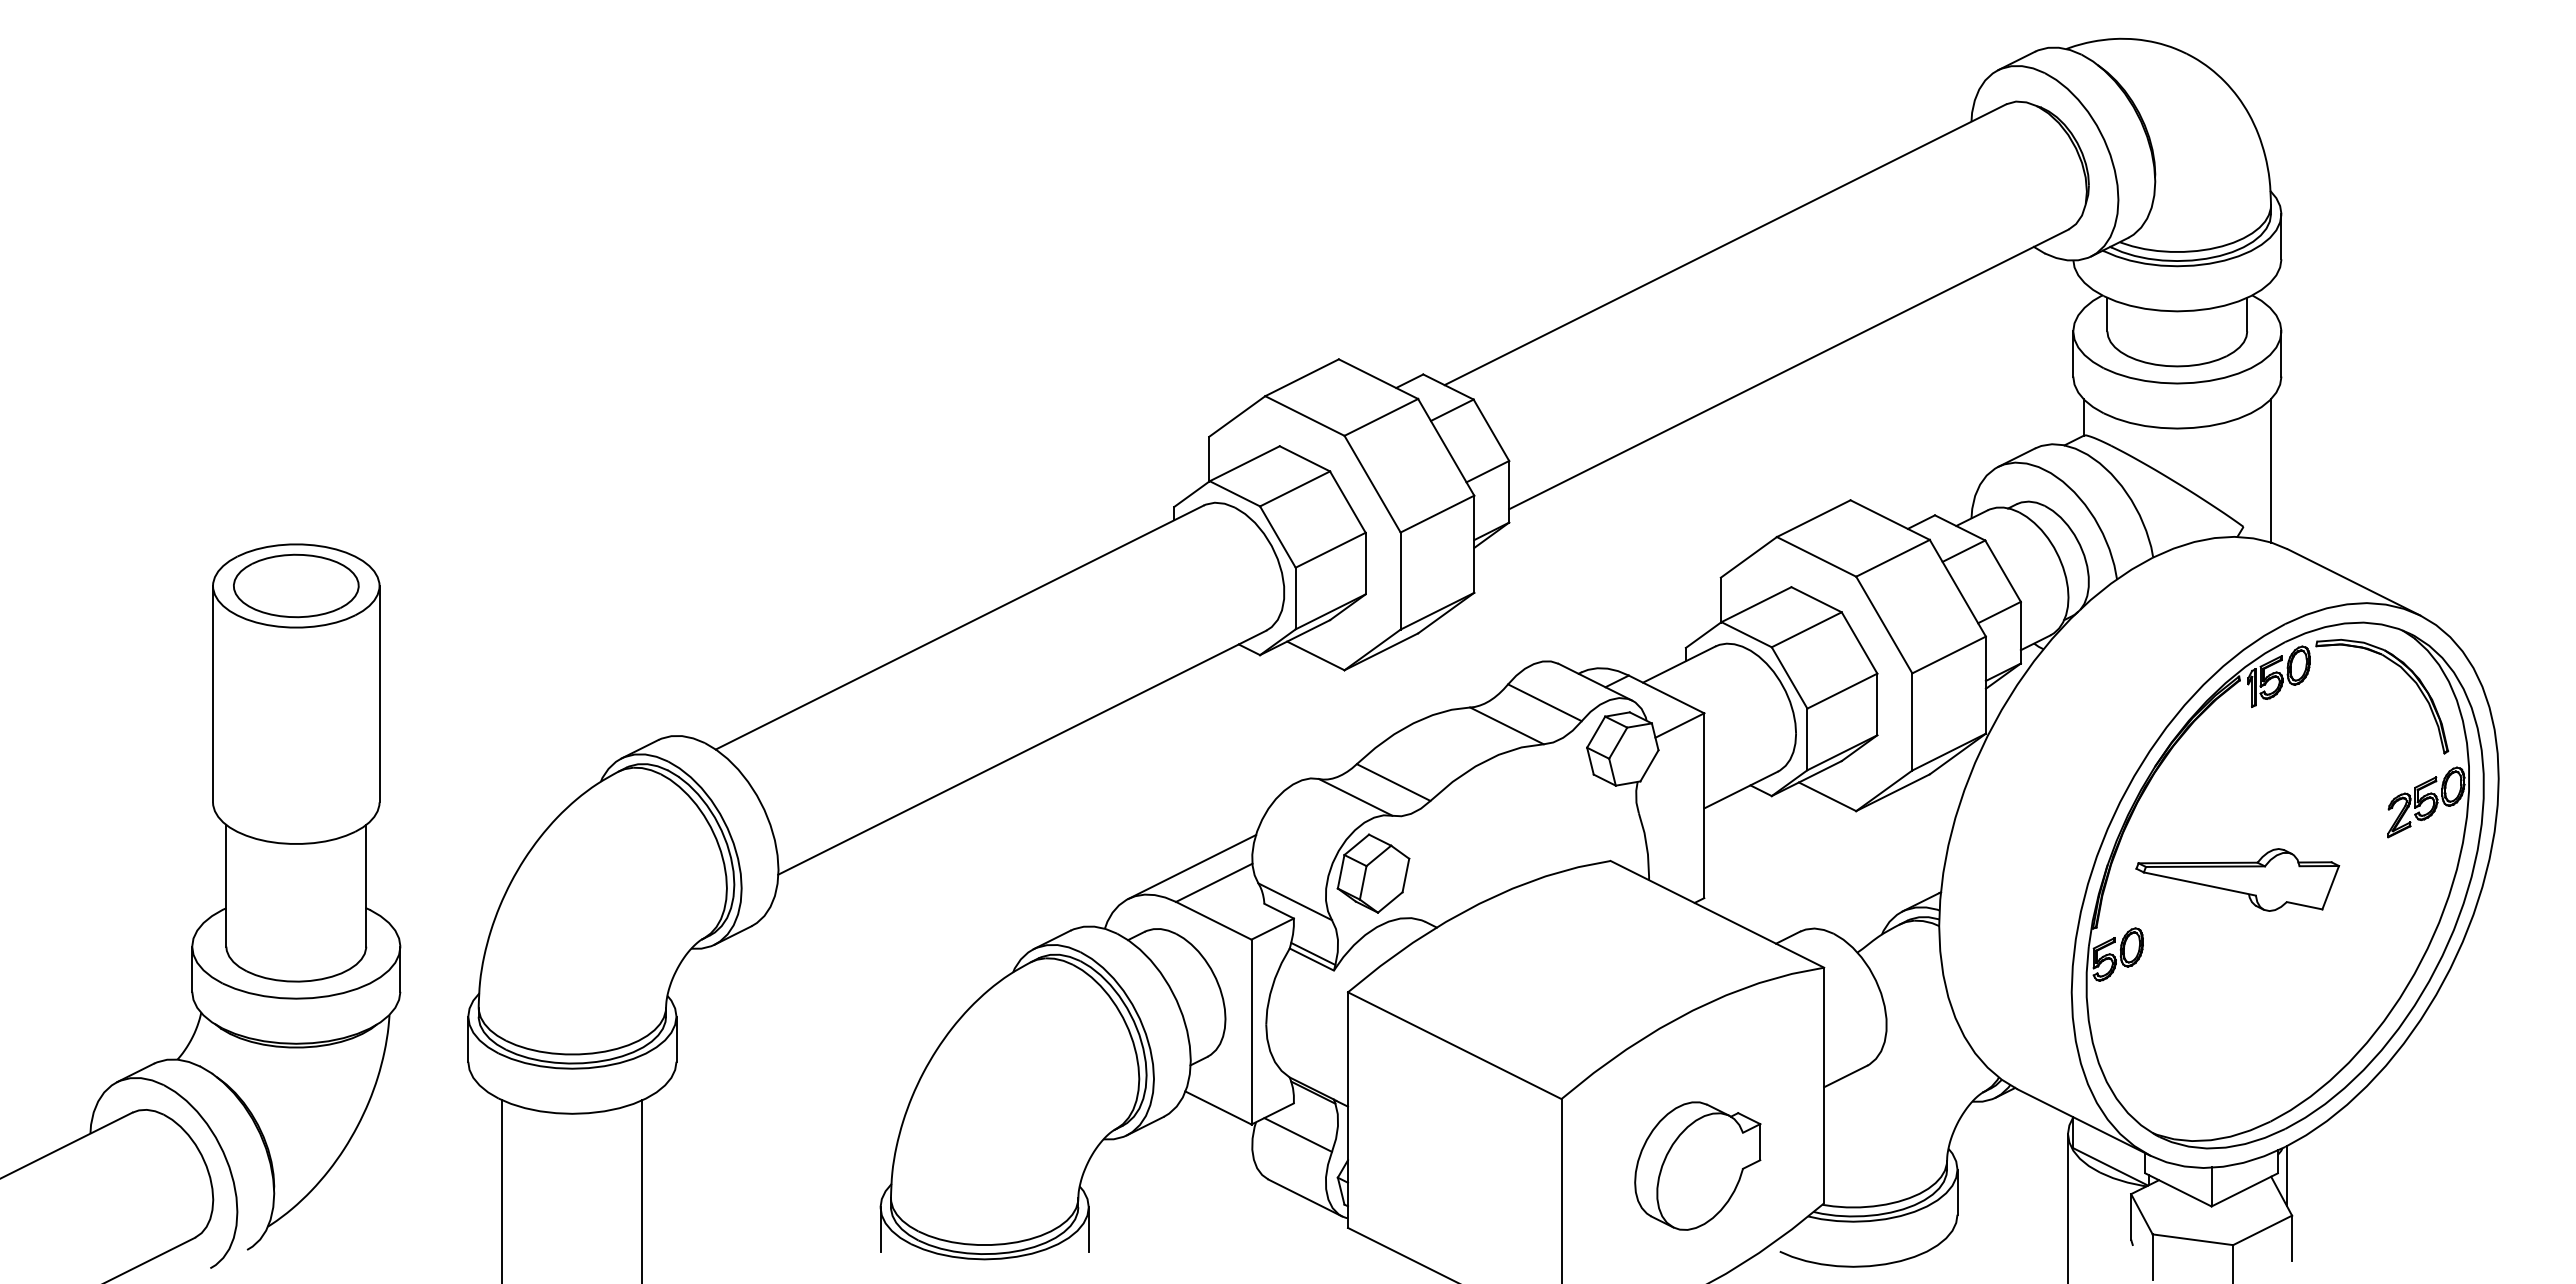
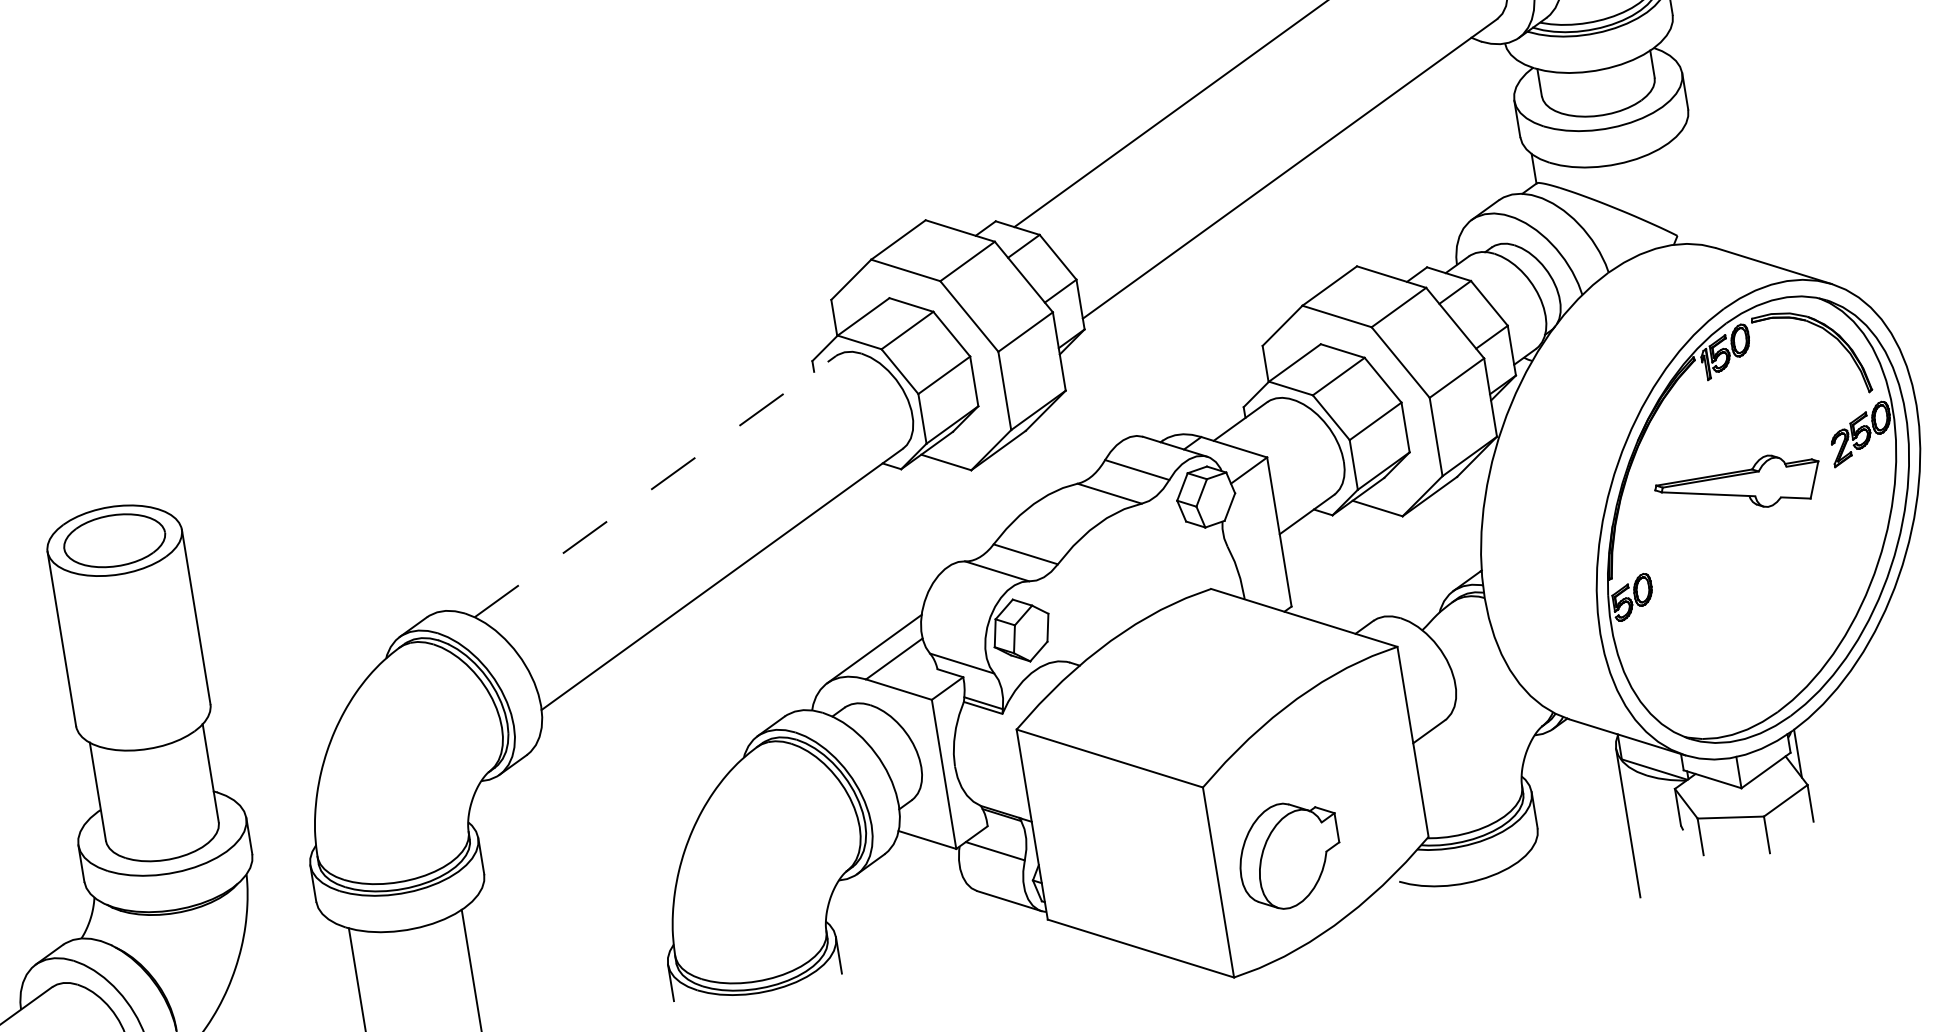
line: (2271, 470) -> (1692, 186), removed
line: (959, 627) -> (655, 486), solid -> dashed
part: (2237, 879) -> (1738, 485), moved
part: (1697, 1165) -> (1289, 854), moved

